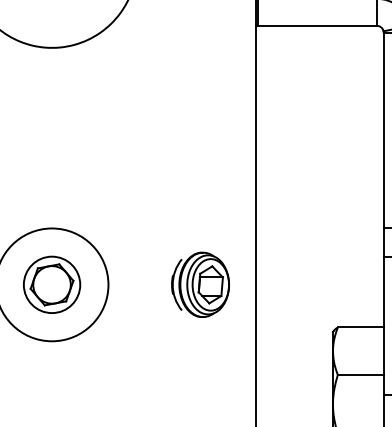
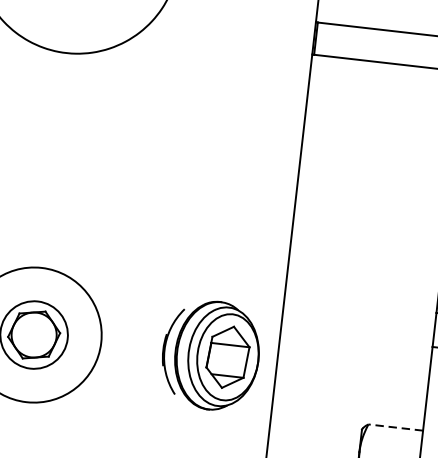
part: (200, 284) -> (210, 354), size x1.4
line: (360, 327) -> (395, 427), solid -> dashed

